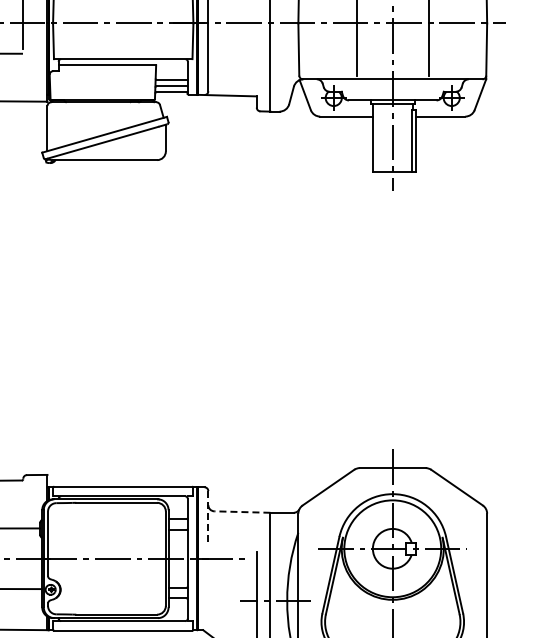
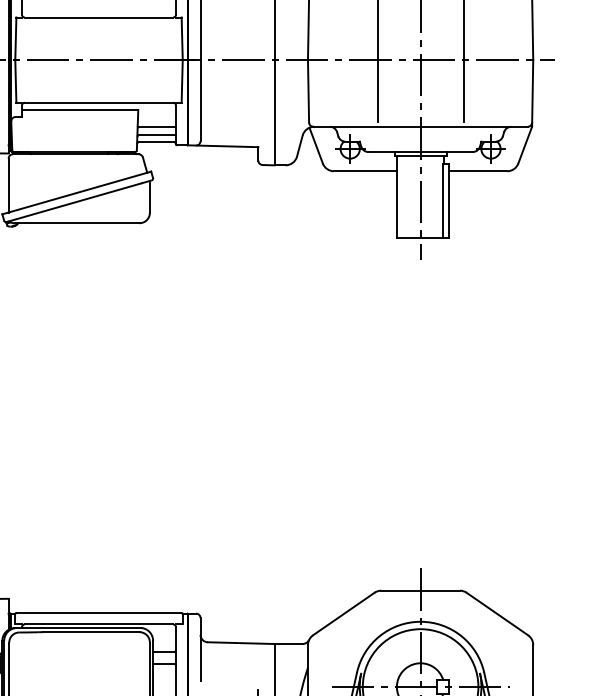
line: (241, 512) -> (240, 643), dashed -> solid
line: (208, 517) -> (200, 649), dashed -> solid

